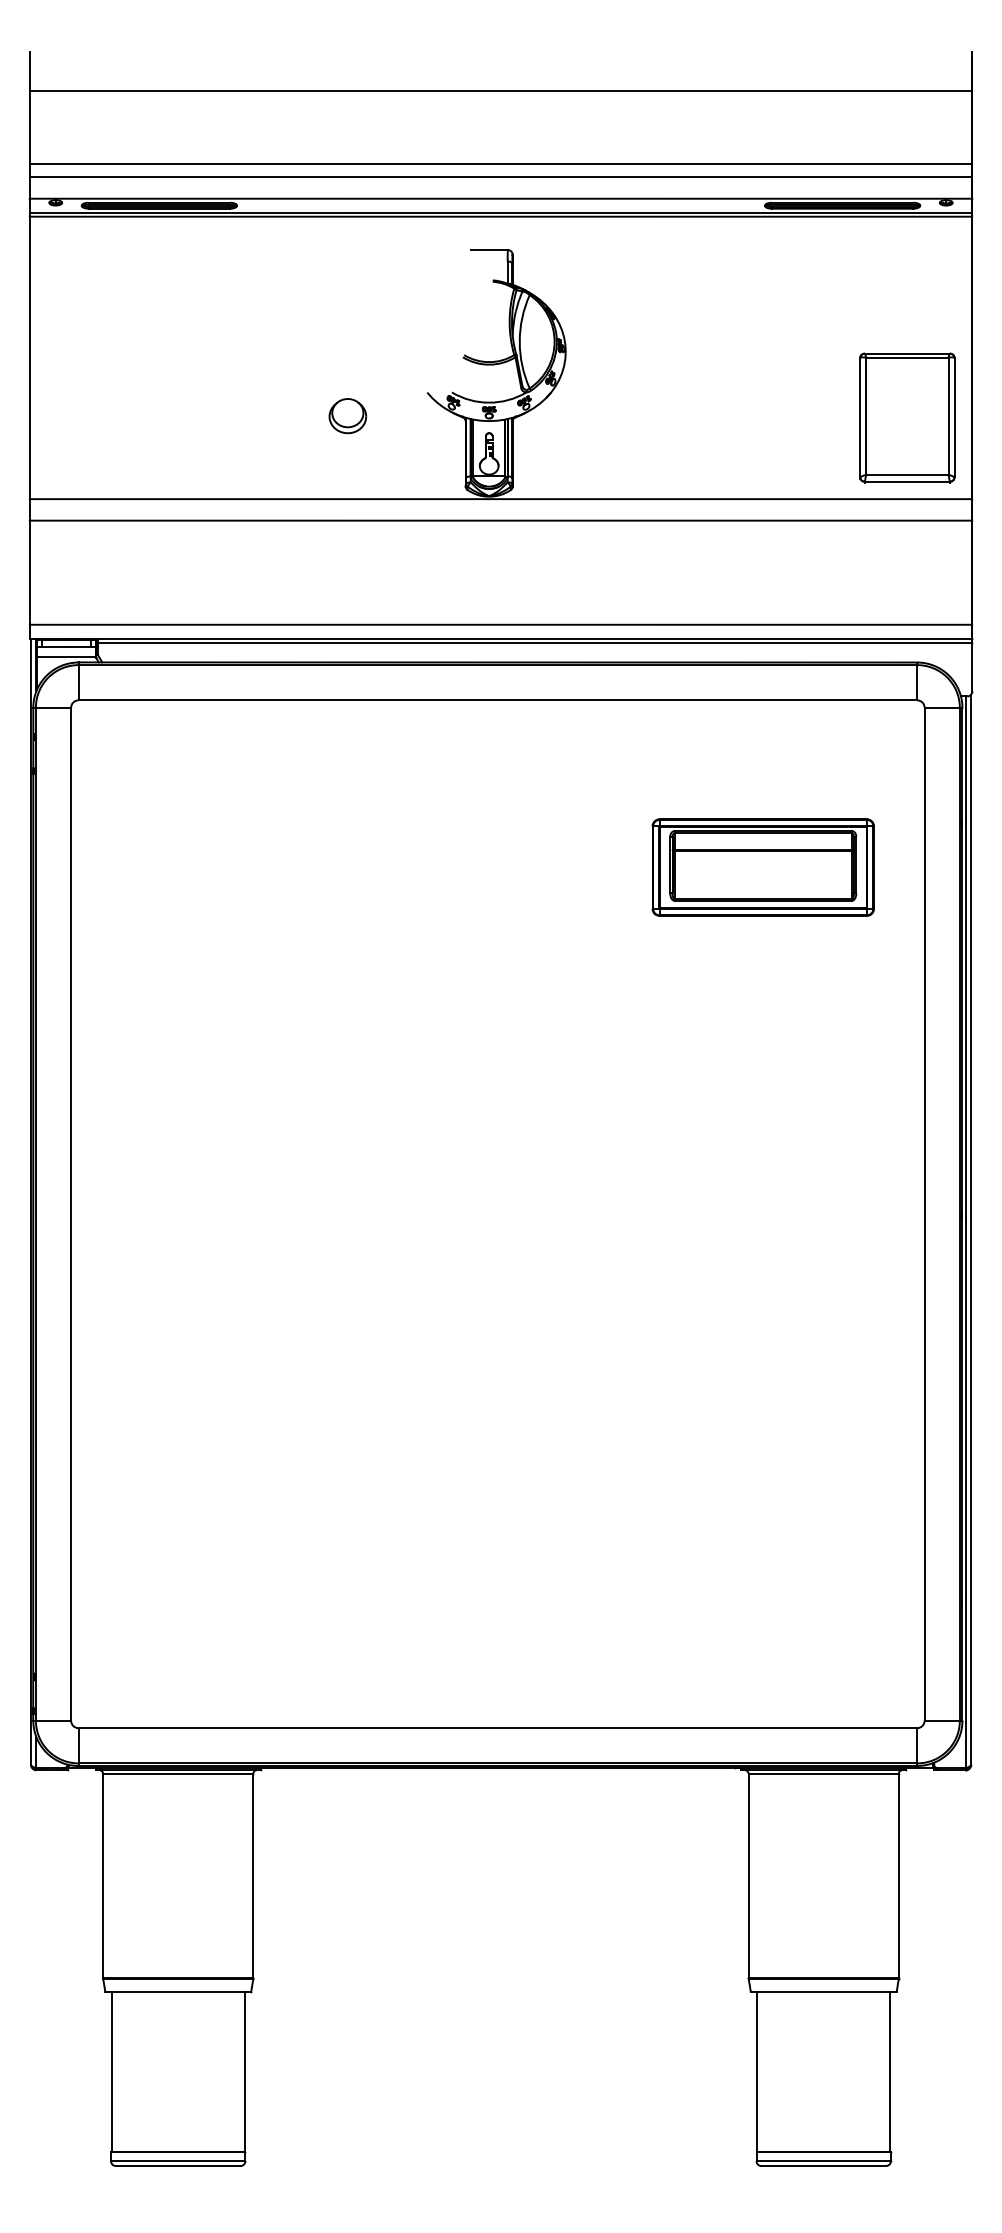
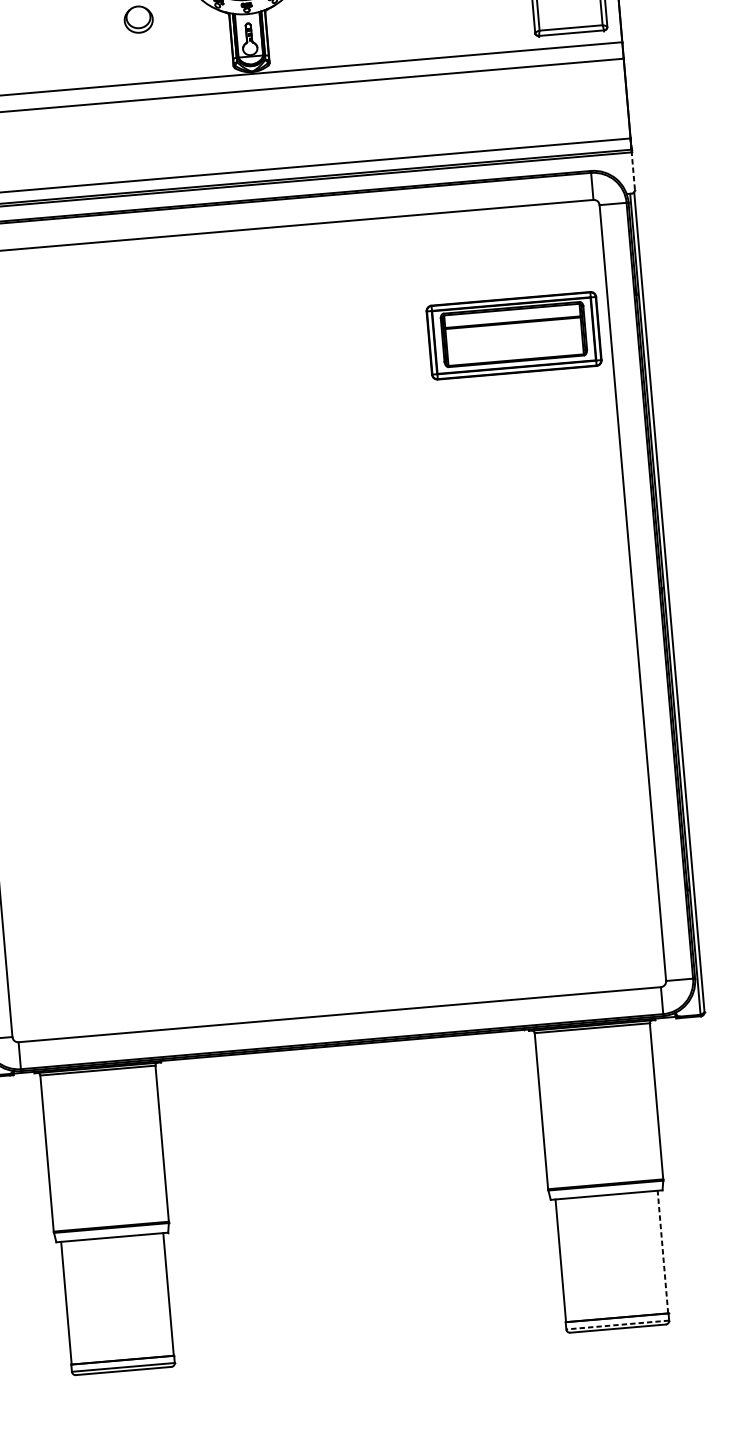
line: (972, 666) -> (633, 170), solid -> dashed
part: (762, 867) -> (513, 335), moved
line: (890, 2071) -> (663, 1251), solid -> dashed
line: (823, 2161) -> (617, 1325), solid -> dashed

